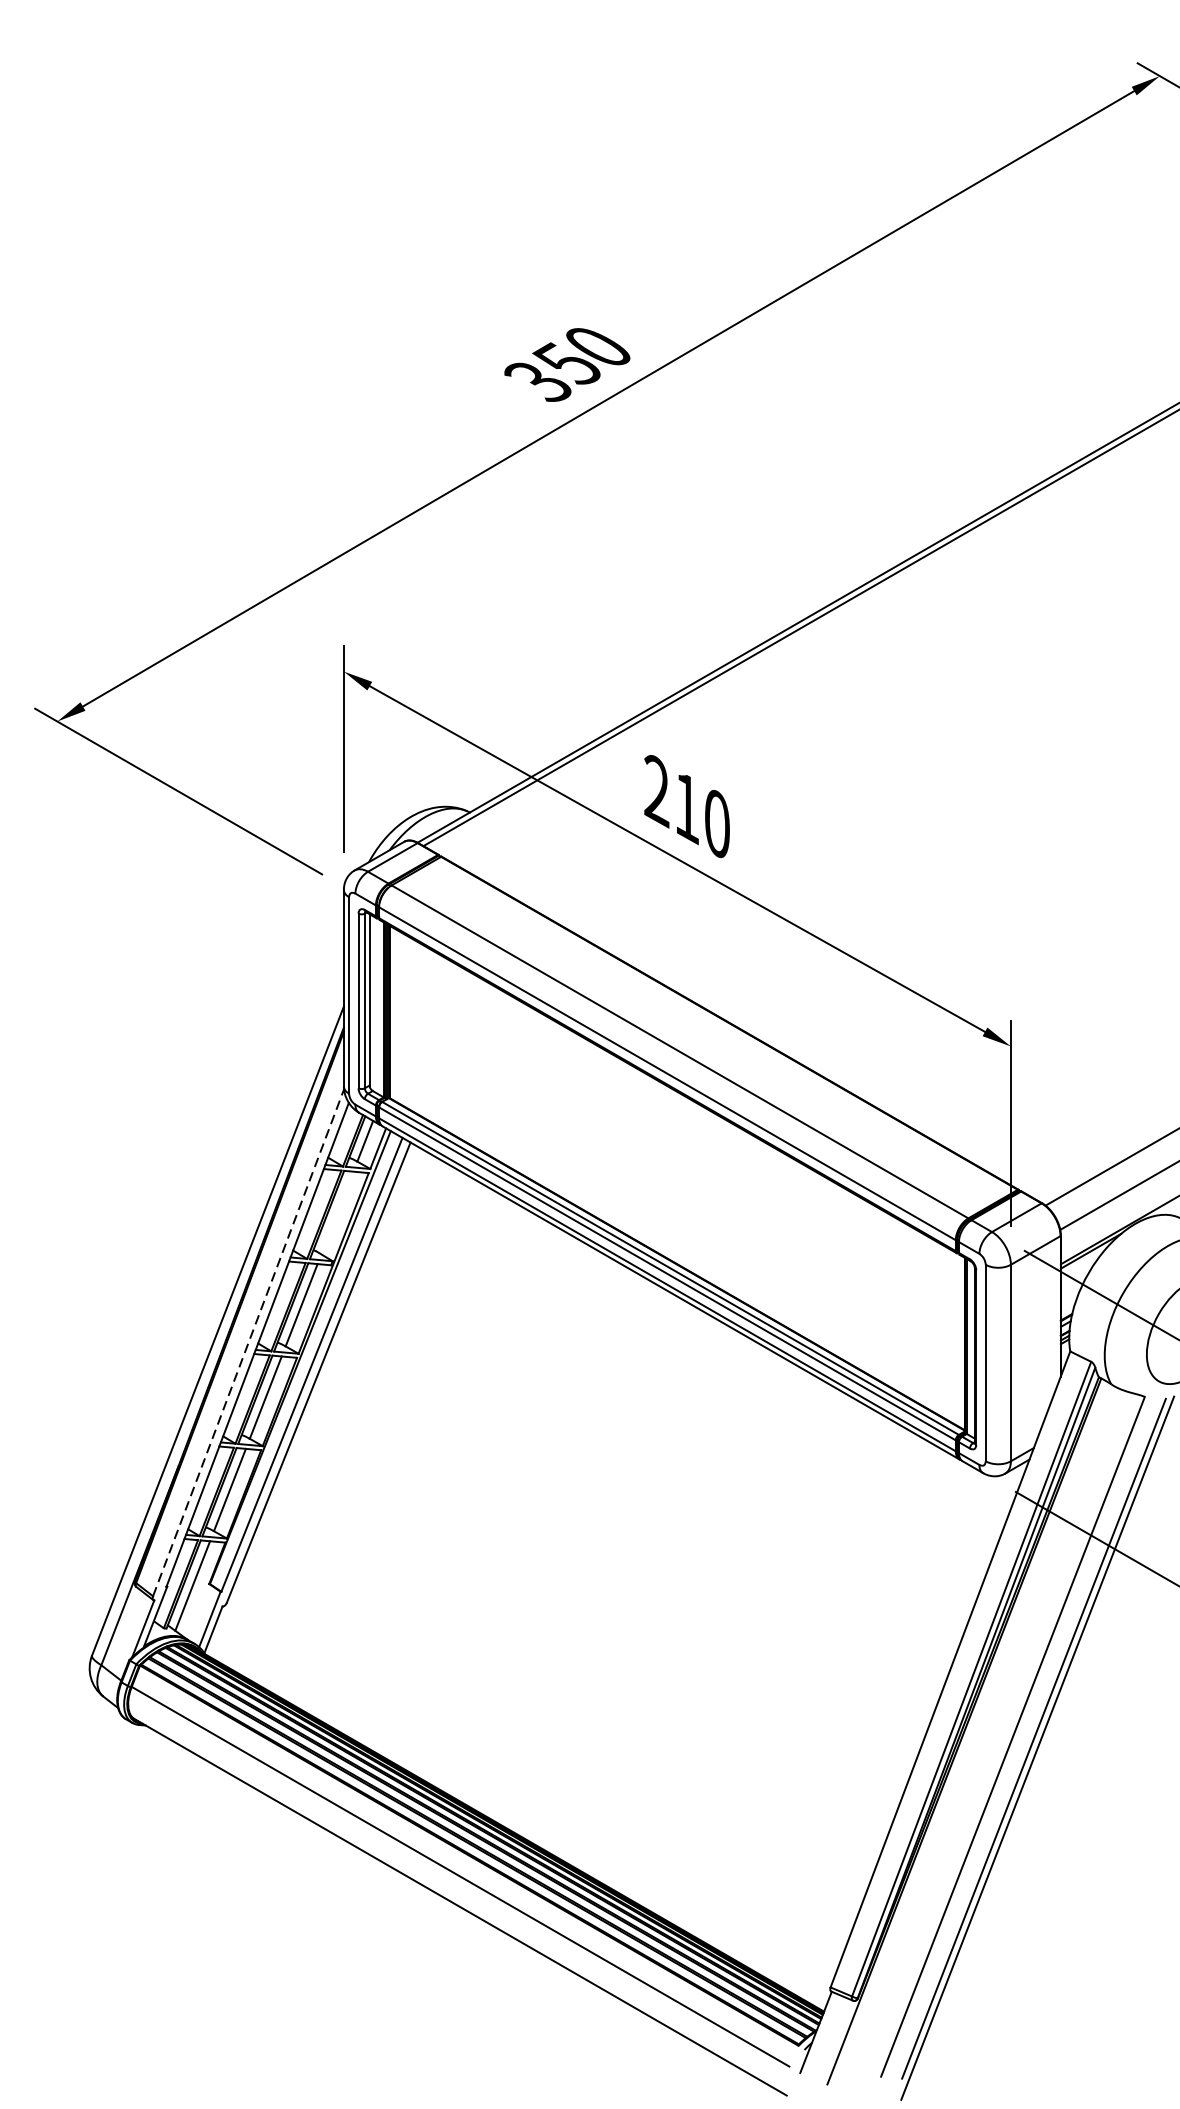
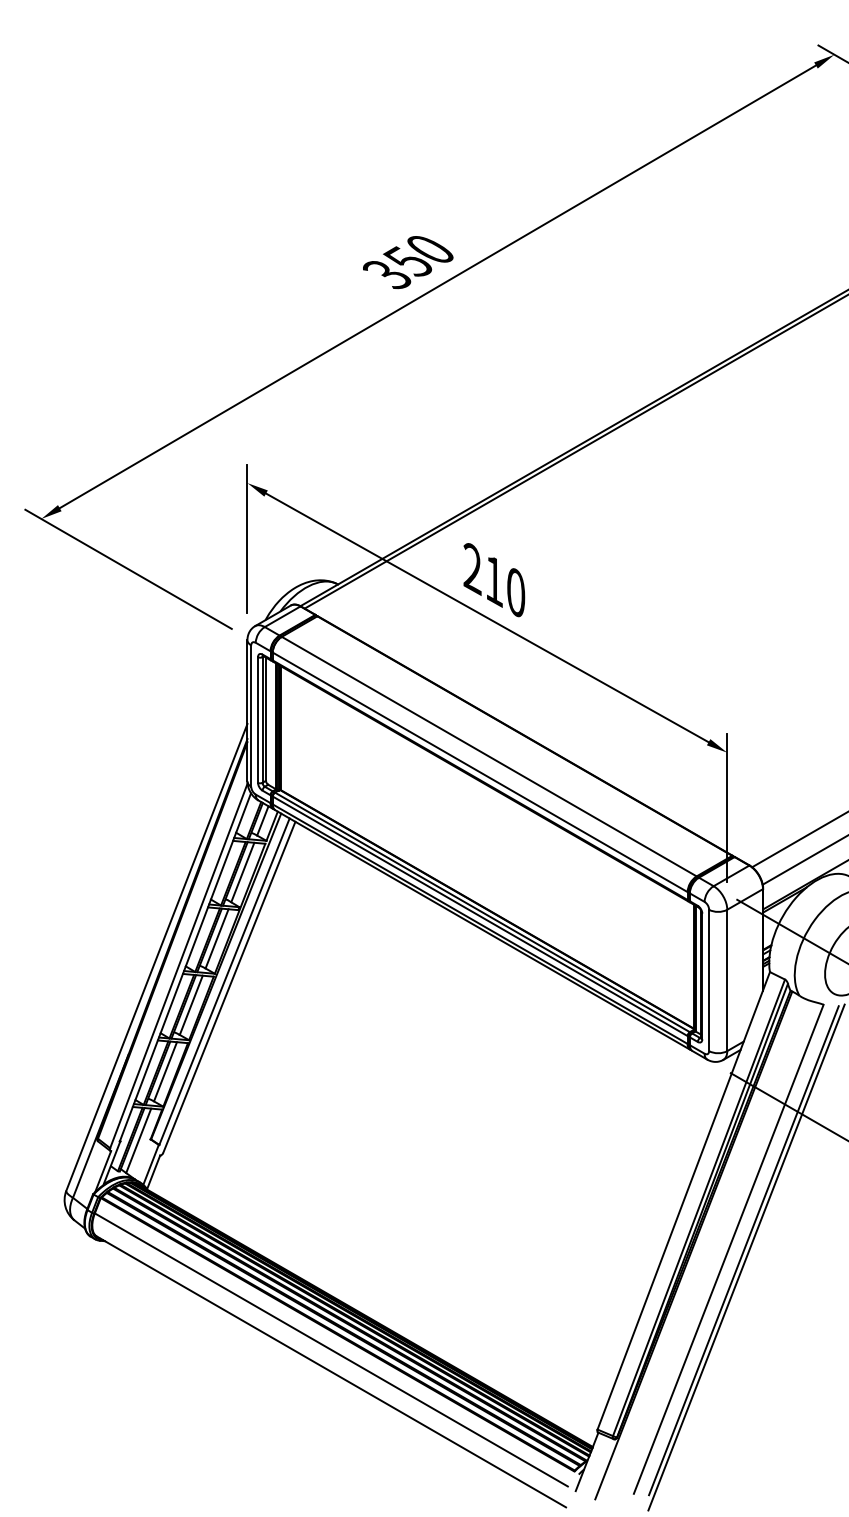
line: (336, 1212) -> (242, 872), added
line: (248, 1342) -> (178, 965), dashed -> solid

